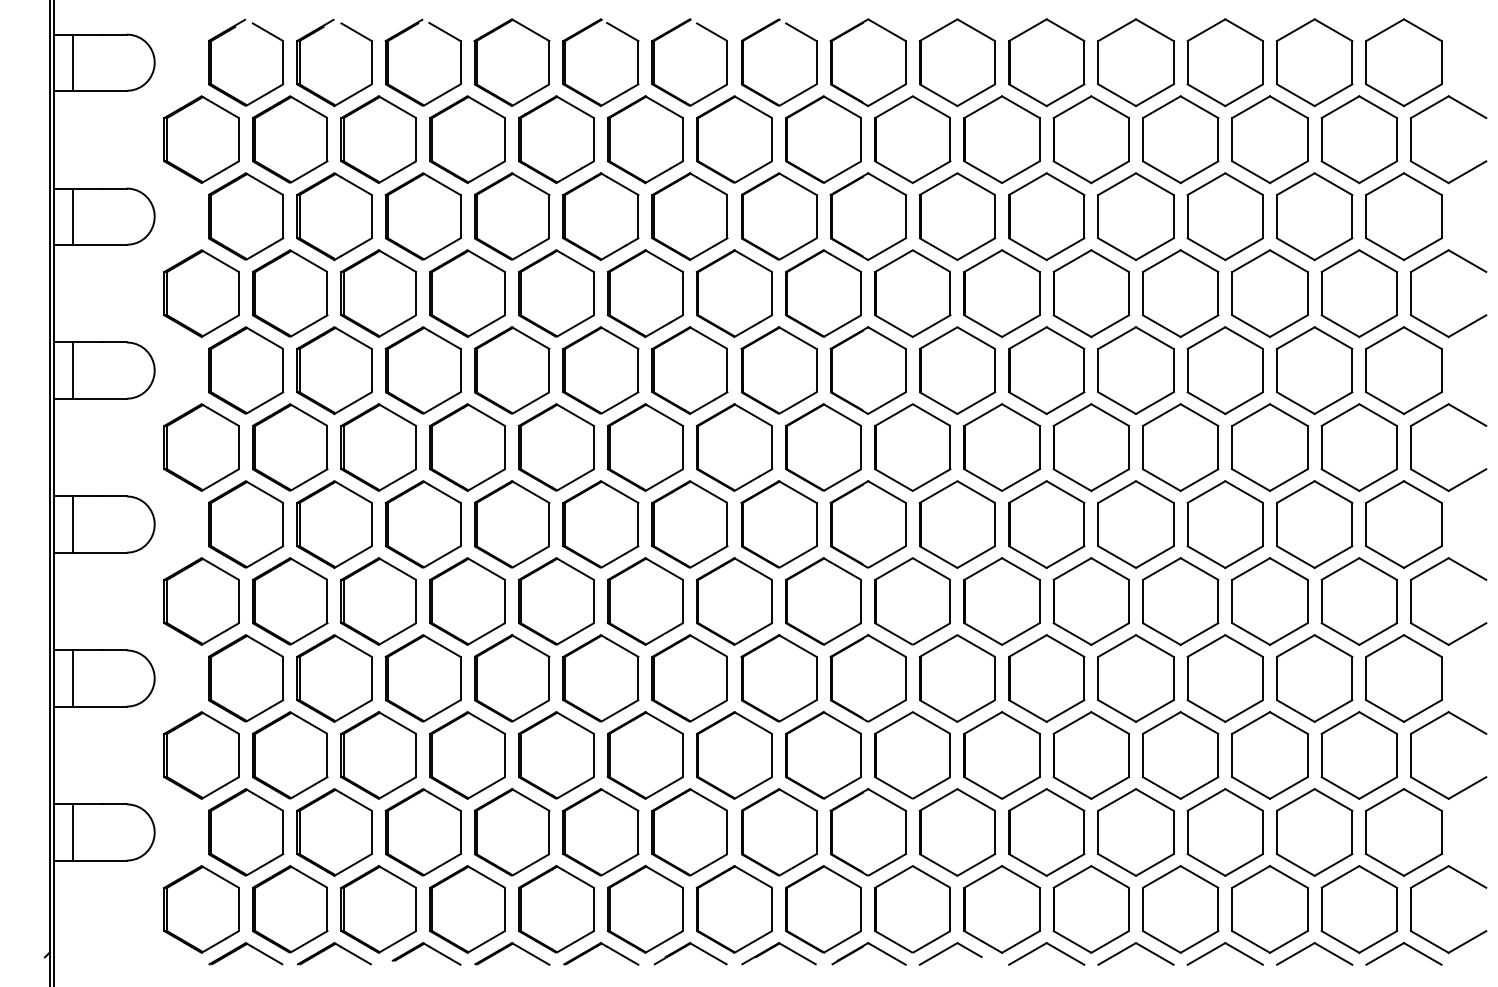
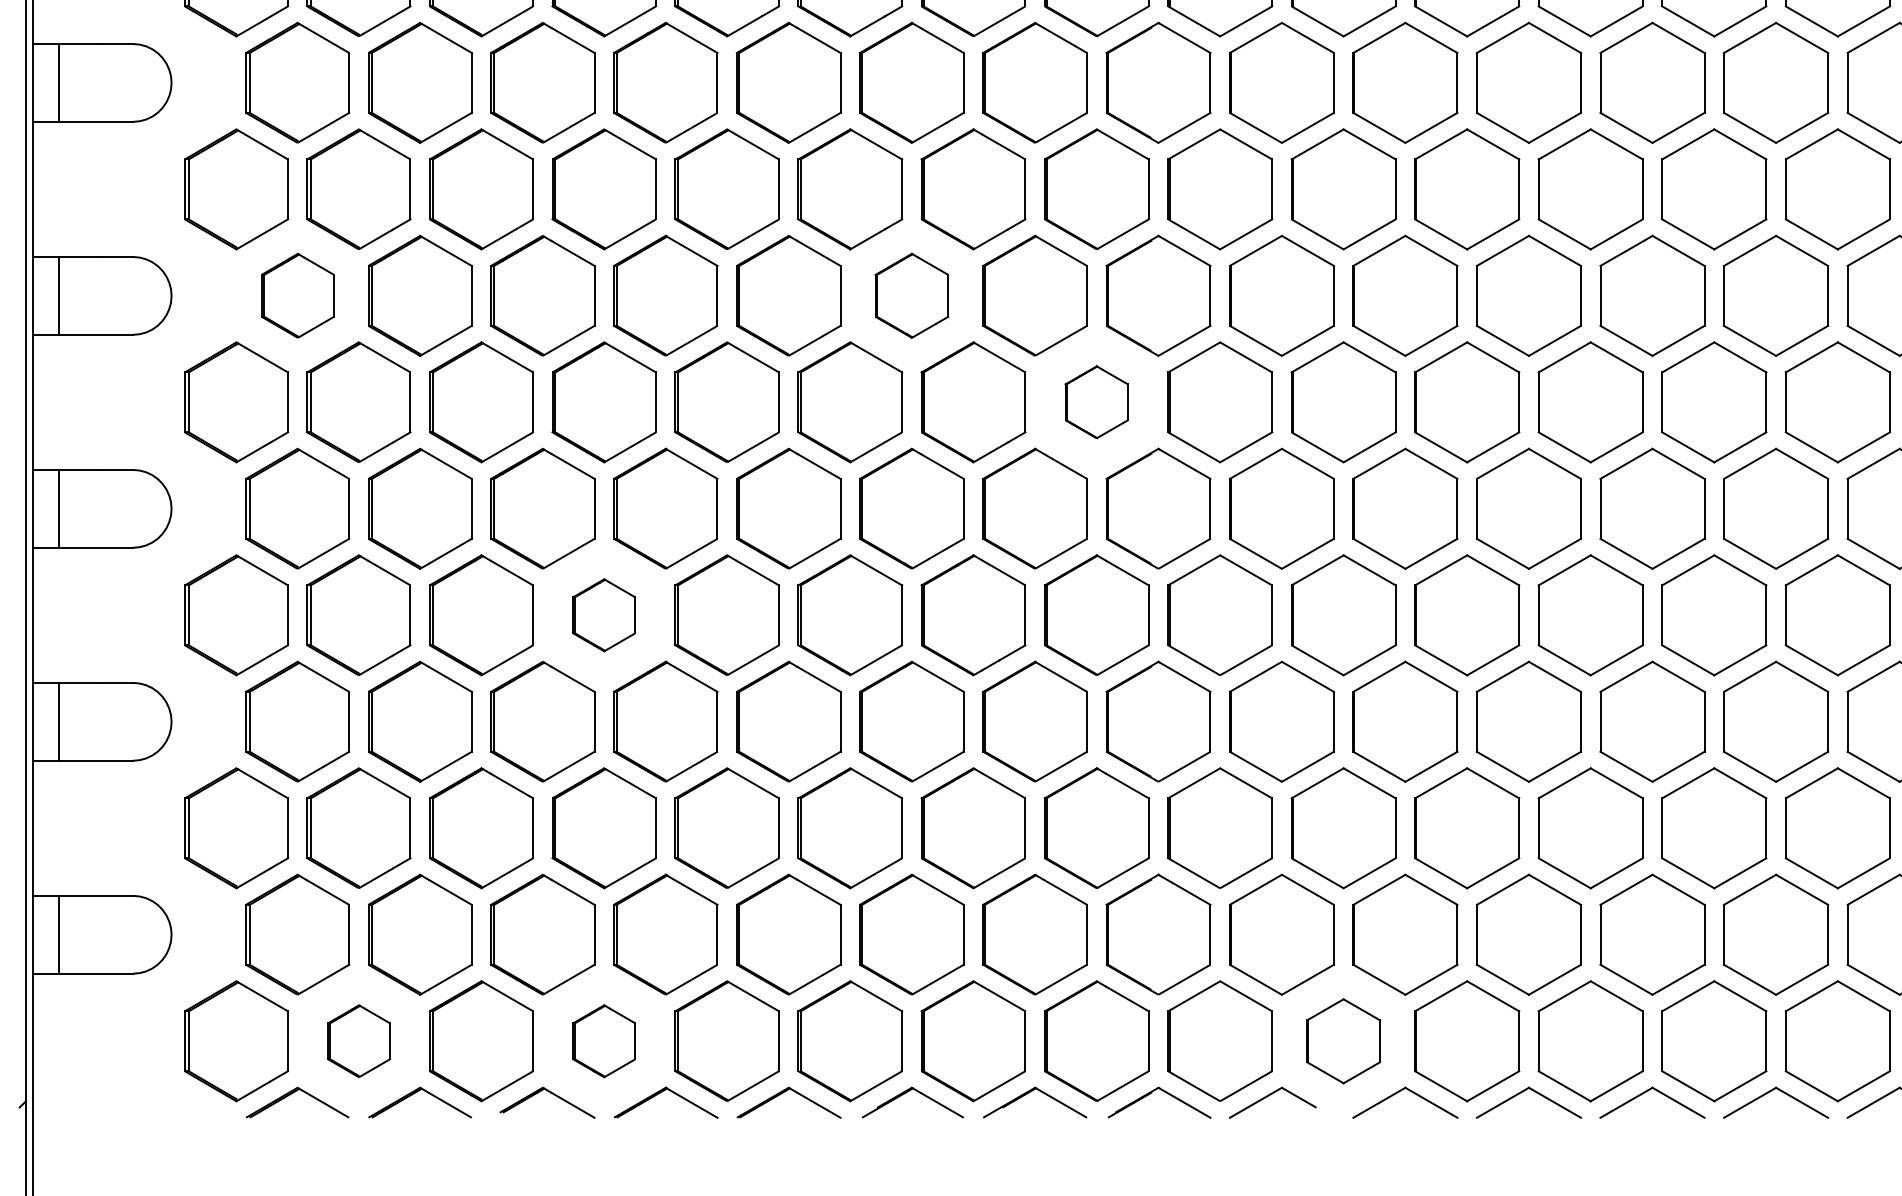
part: (246, 370) -> (298, 295), size x0.7
part: (689, 370) -> (911, 295), size x0.7
part: (823, 447) -> (1096, 402), size x0.6
part: (467, 601) -> (604, 615), size x0.6
part: (290, 909) -> (359, 1041), size x0.6
part: (467, 909) -> (604, 1041), size x0.6
part: (1001, 909) -> (1342, 1041), size x0.7

